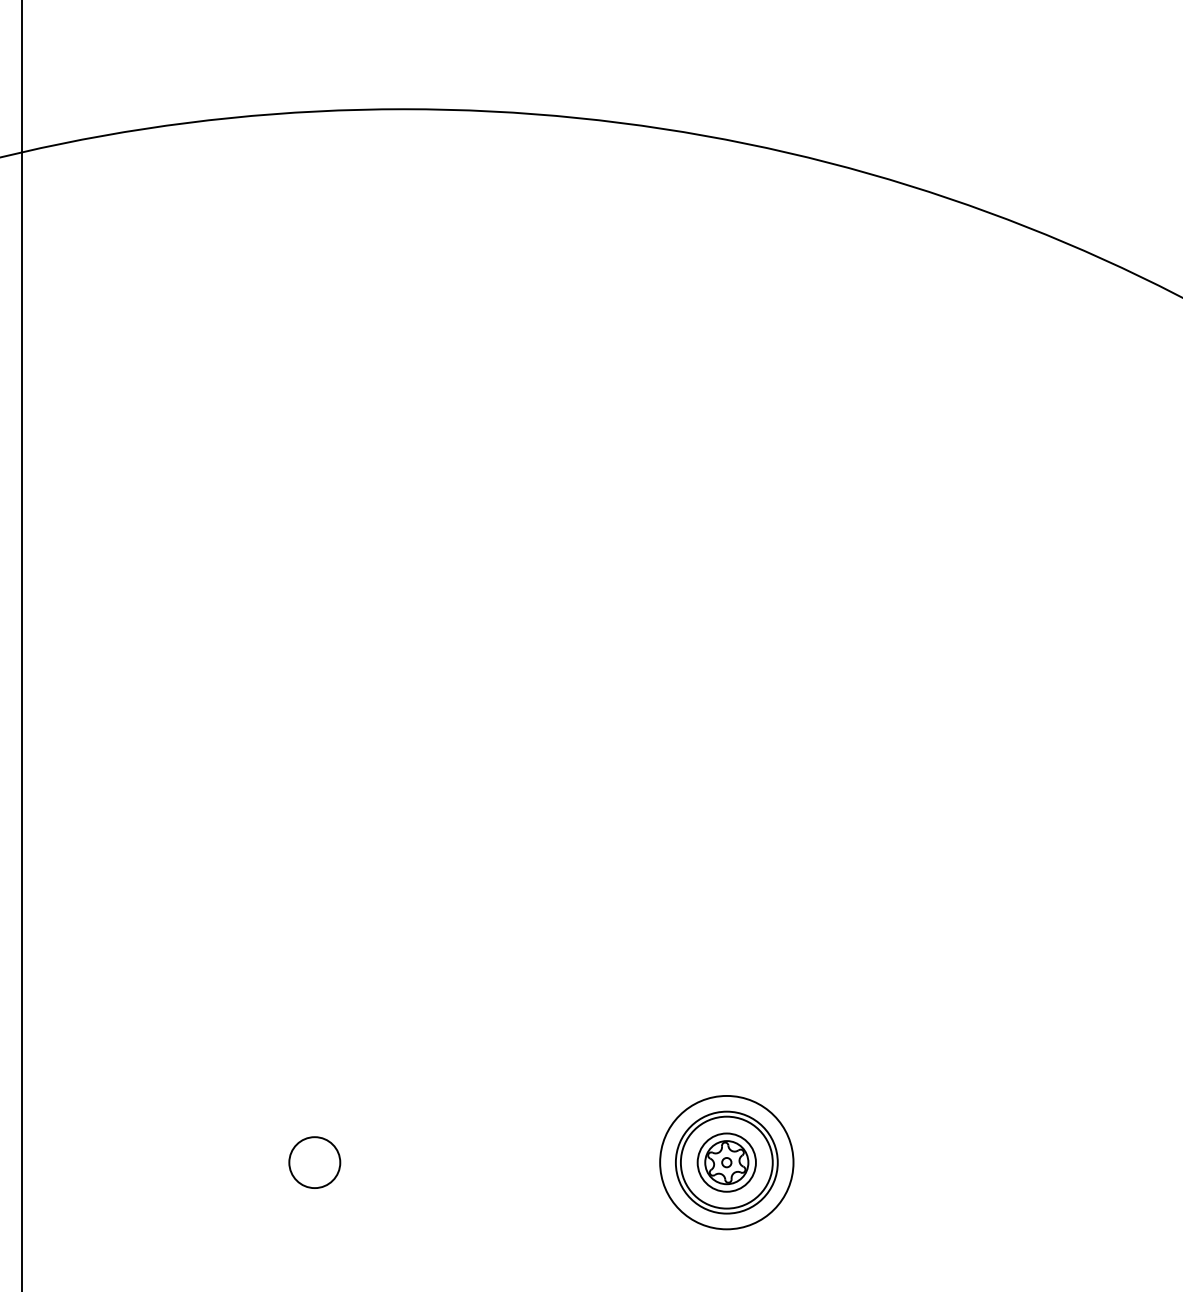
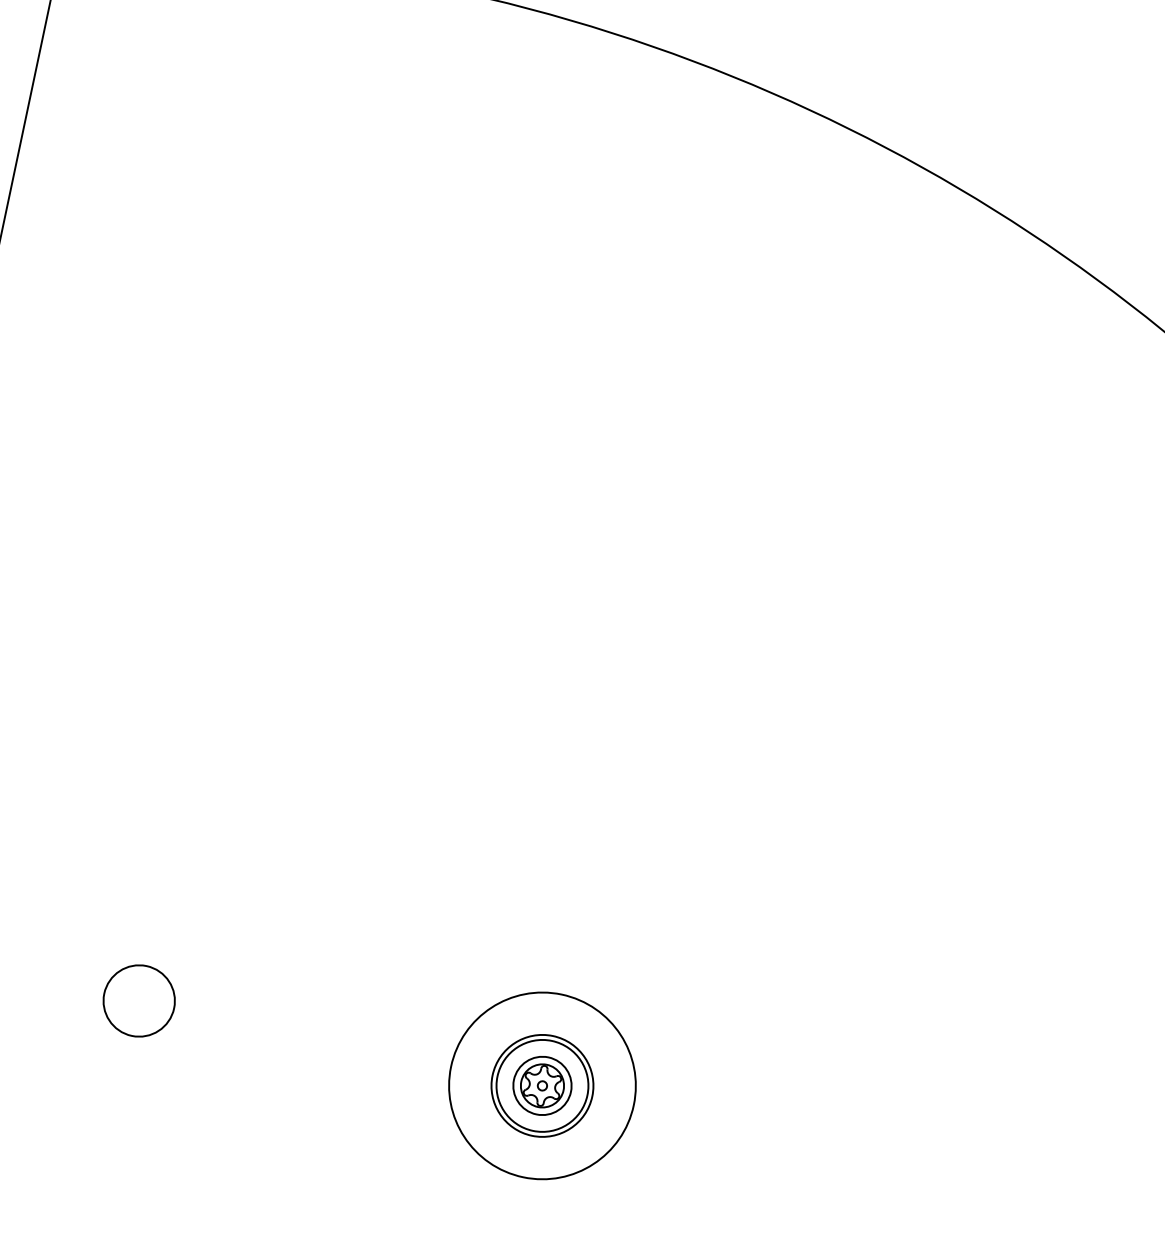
circle: (314, 1162) -> (139, 1000), size x1.4
circle: (726, 1162) -> (542, 1085), size x1.4

